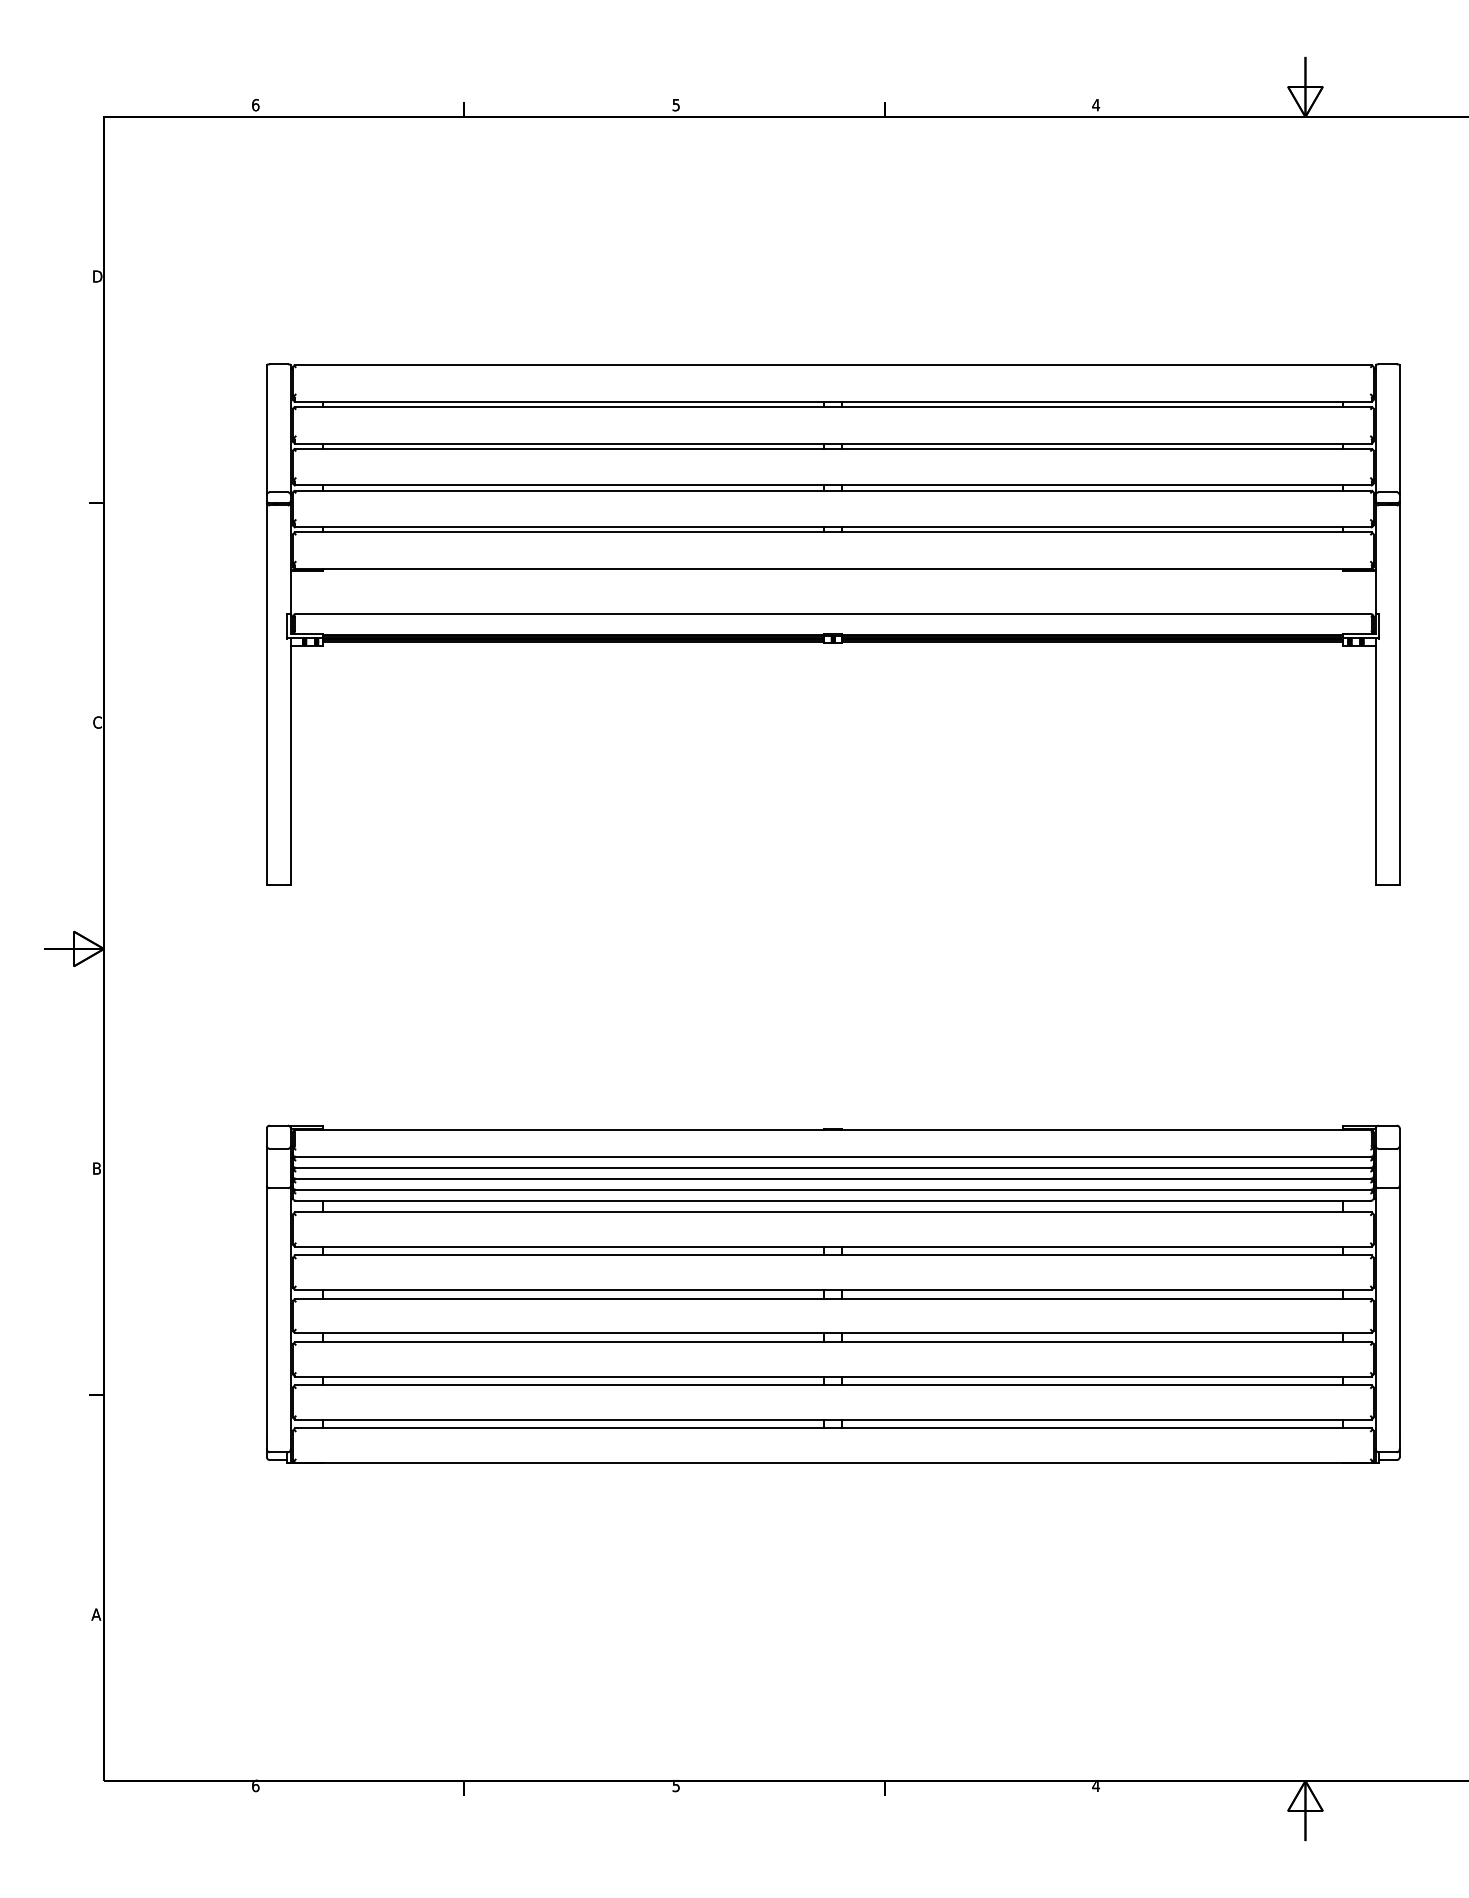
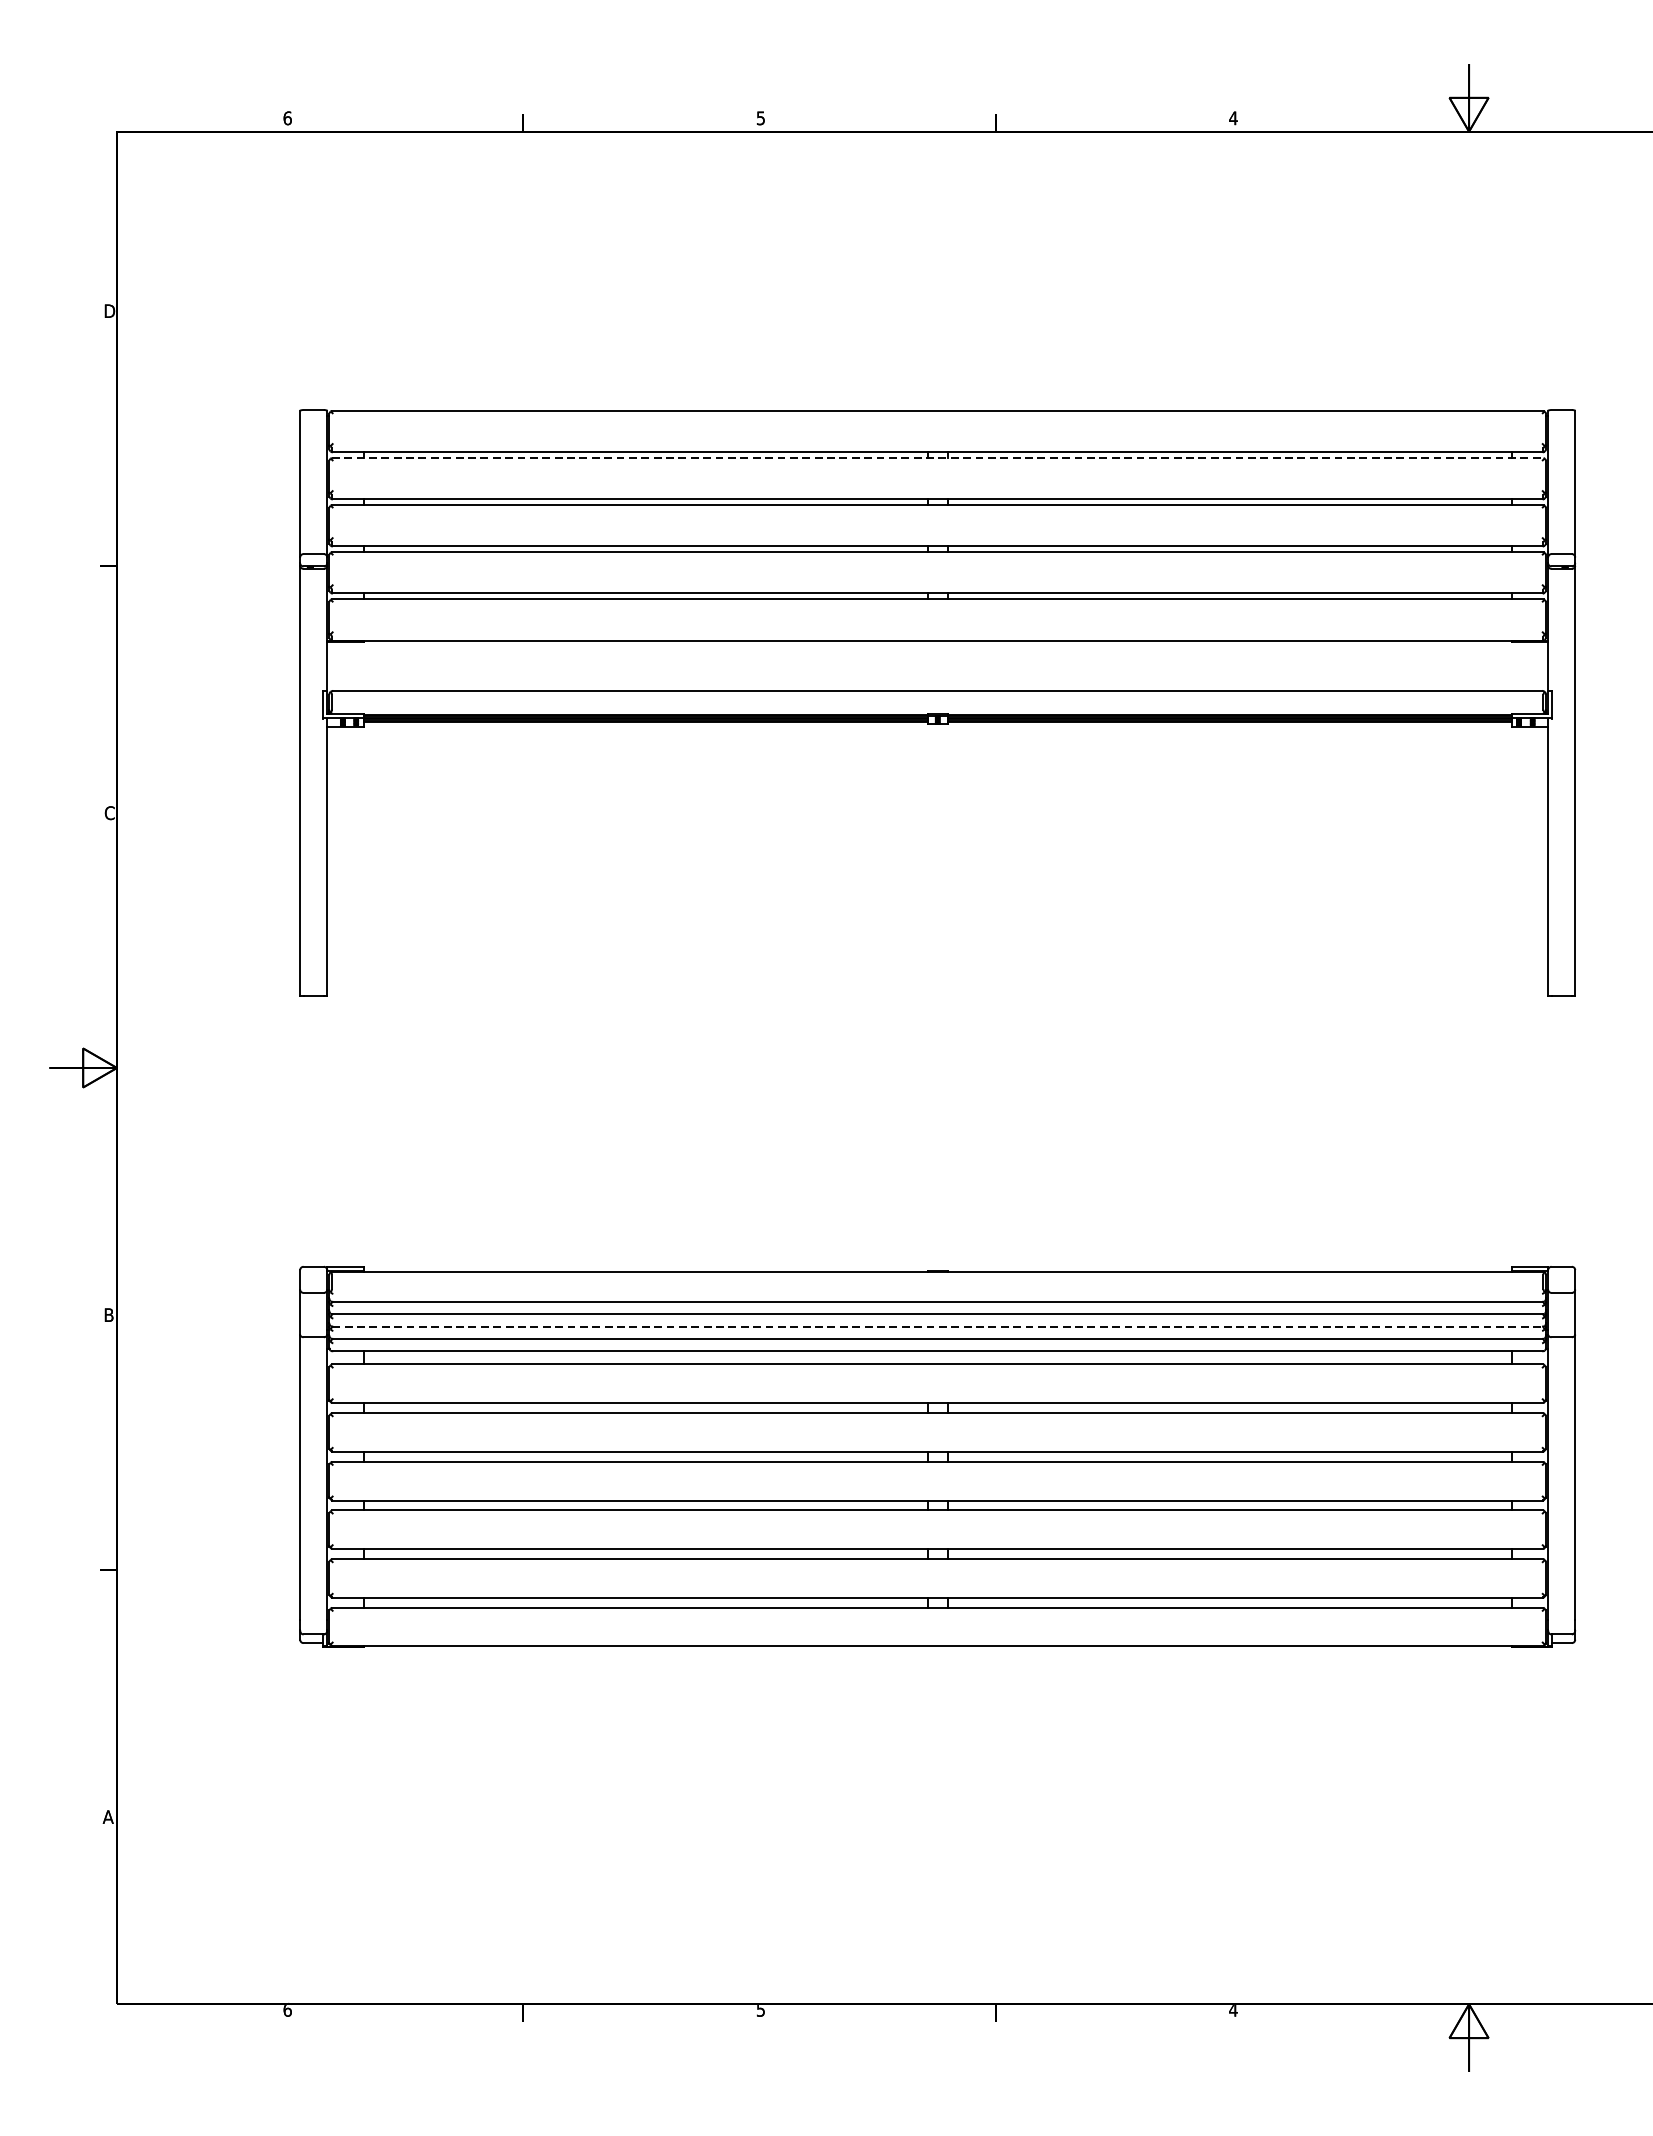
line: (833, 406) -> (937, 457), solid -> dashed
line: (833, 1178) -> (937, 1326), solid -> dashed

